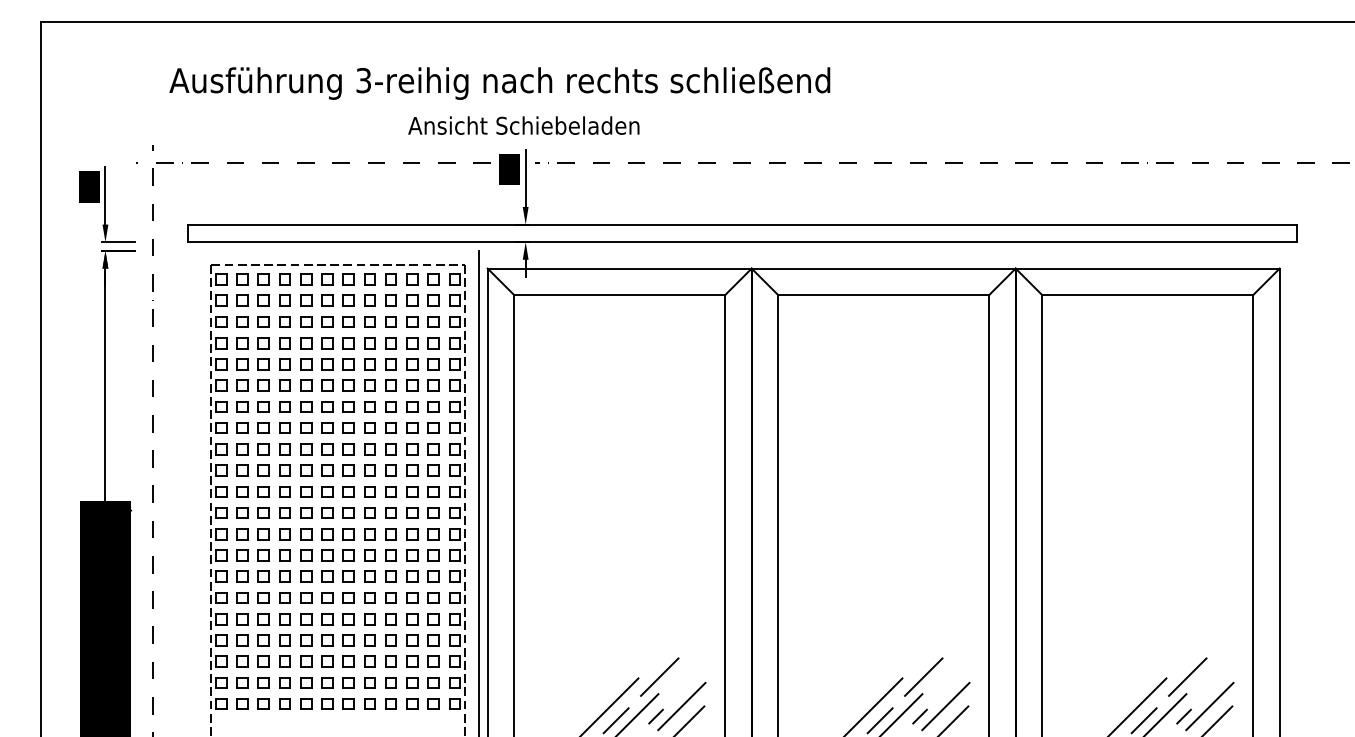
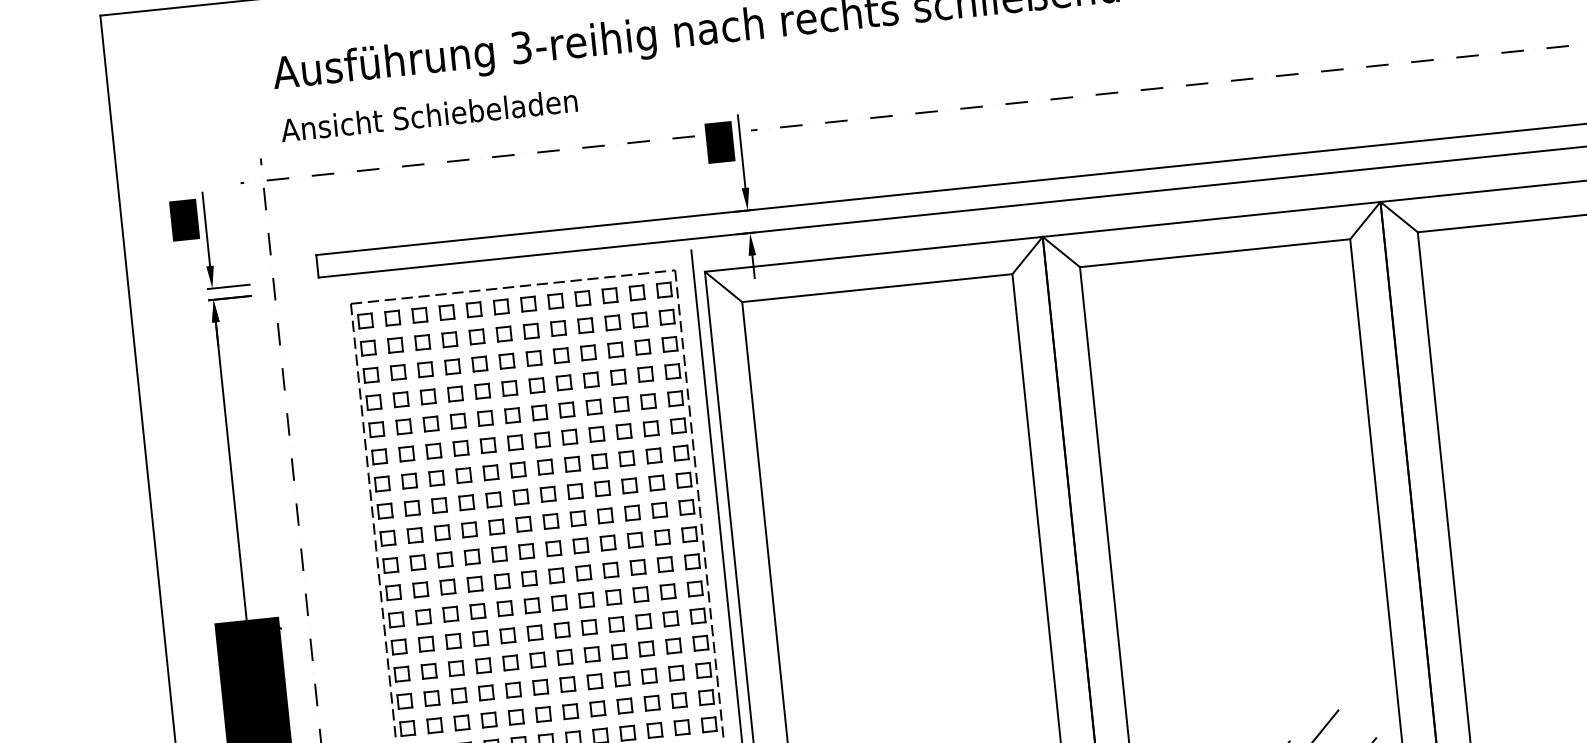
text: (523, 125) -> (428, 115), moved

